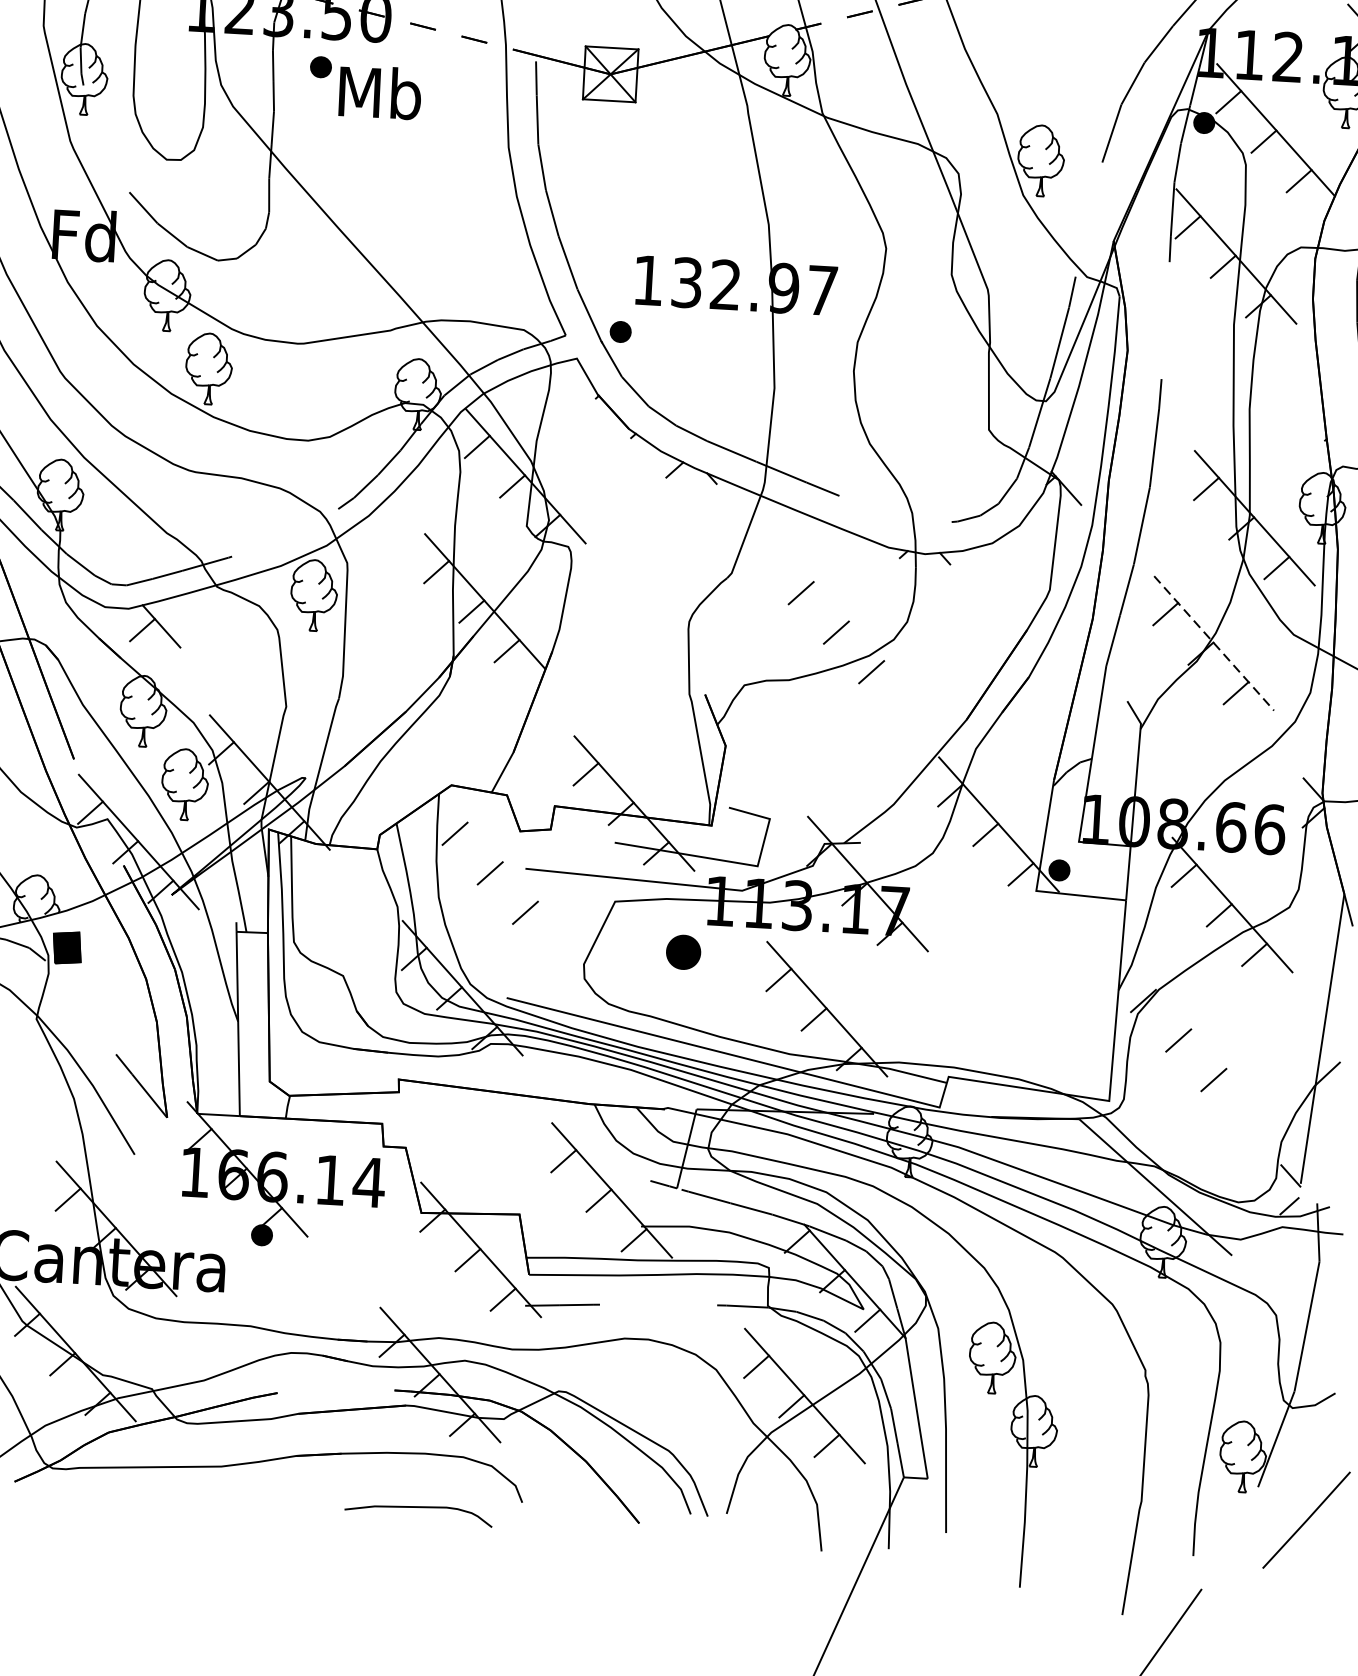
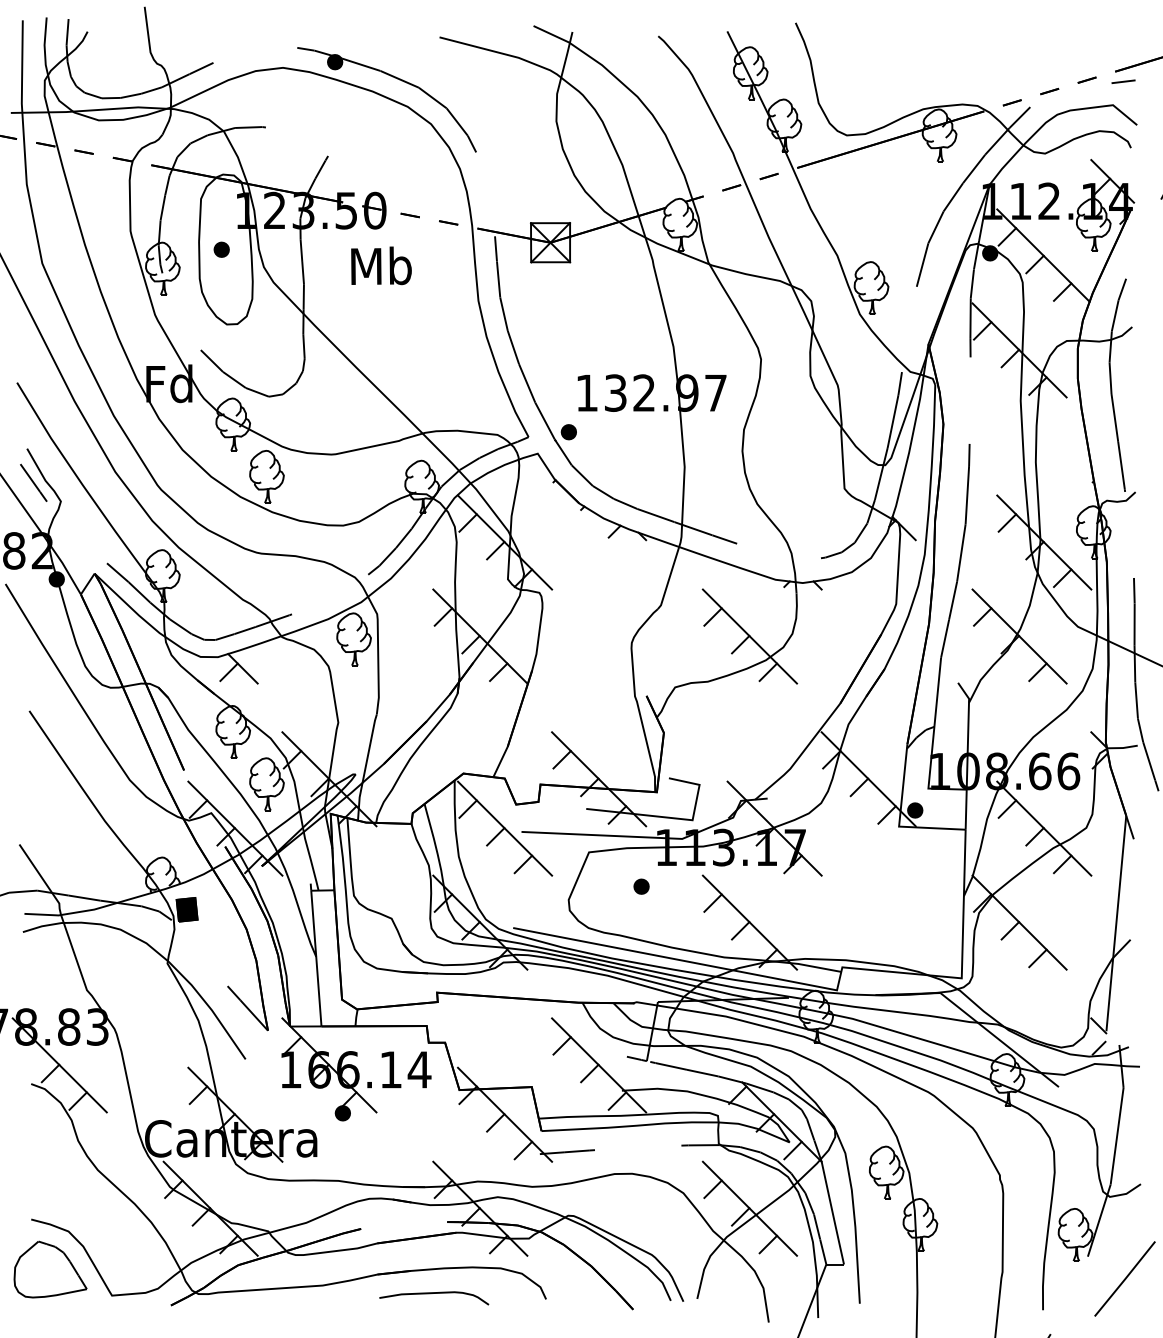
part: (320, 66) -> (221, 249), moved
line: (848, 622) -> (749, 636), added
line: (1213, 643) -> (1019, 636), dashed -> solid
line: (504, 862) -> (505, 828), added
part: (683, 951) -> (641, 886), size x0.62
line: (1191, 1030) -> (1019, 922), added
curve: (419, 1507) -> (434, 1293), moved

